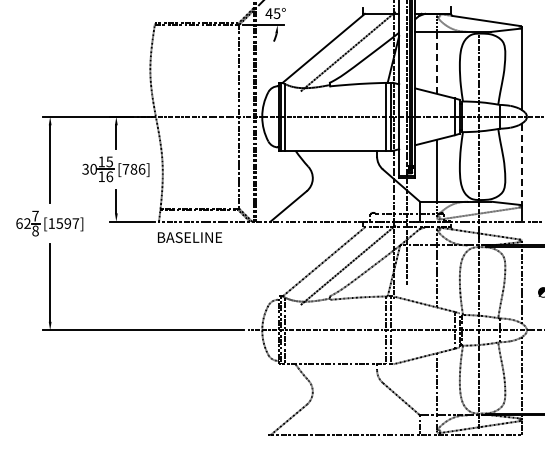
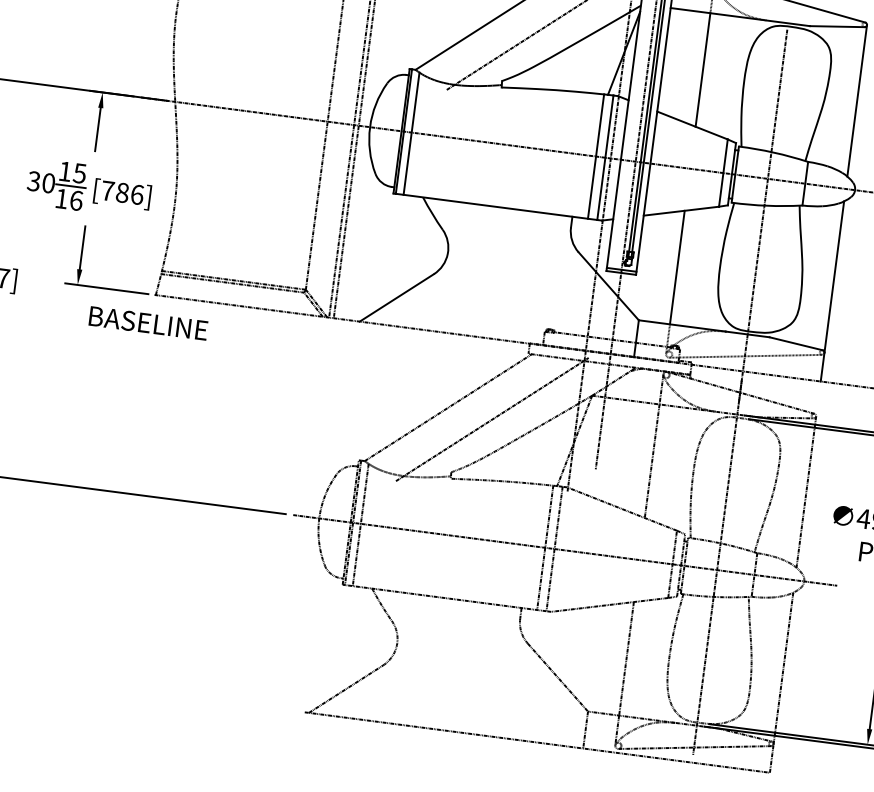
line: (436, 62) -> (702, 69), dashed -> solid
line: (521, 165) -> (833, 278), dashed -> solid
text: (190, 237) -> (149, 323), moved

